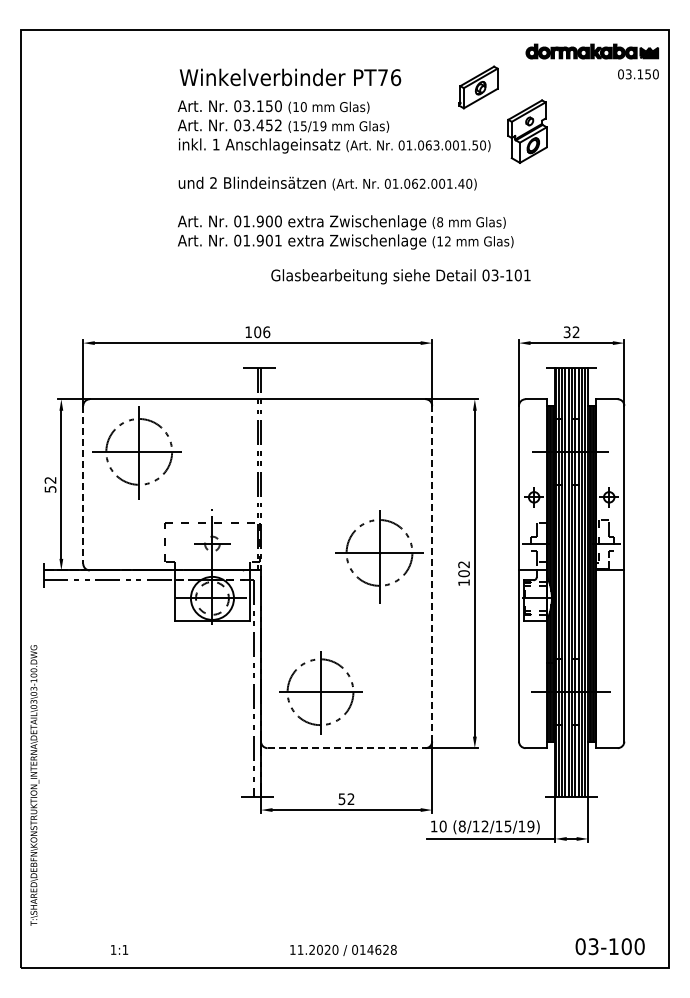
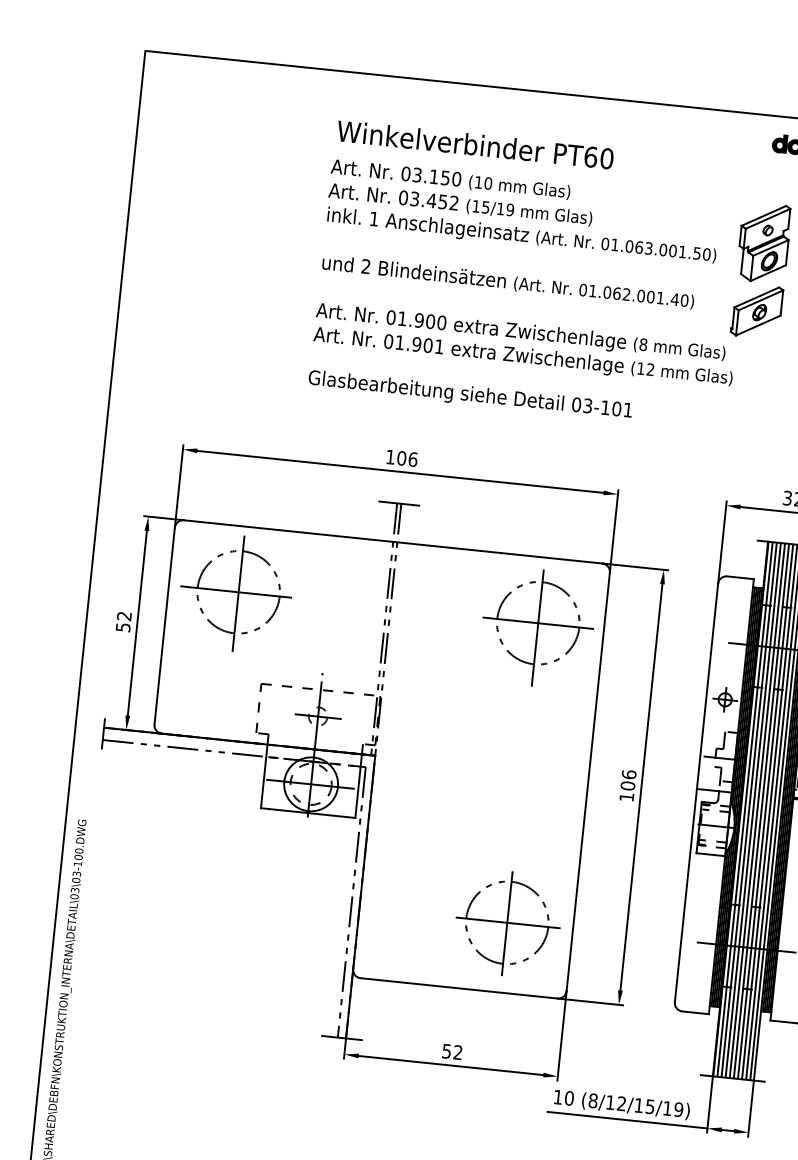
text: (389, 77) -> (598, 157), PT76 -> PT60
part: (478, 87) -> (756, 311), moved
text: (400, 276) -> (469, 395), moved
line: (83, 484) -> (165, 625), dashed -> solid
part: (379, 556) -> (537, 627), moved
text: (463, 564) -> (628, 774), 102 -> 106
line: (432, 573) -> (588, 781), dashed -> solid
part: (320, 692) -> (507, 923), moved
line: (346, 748) -> (458, 988), dashed -> solid

